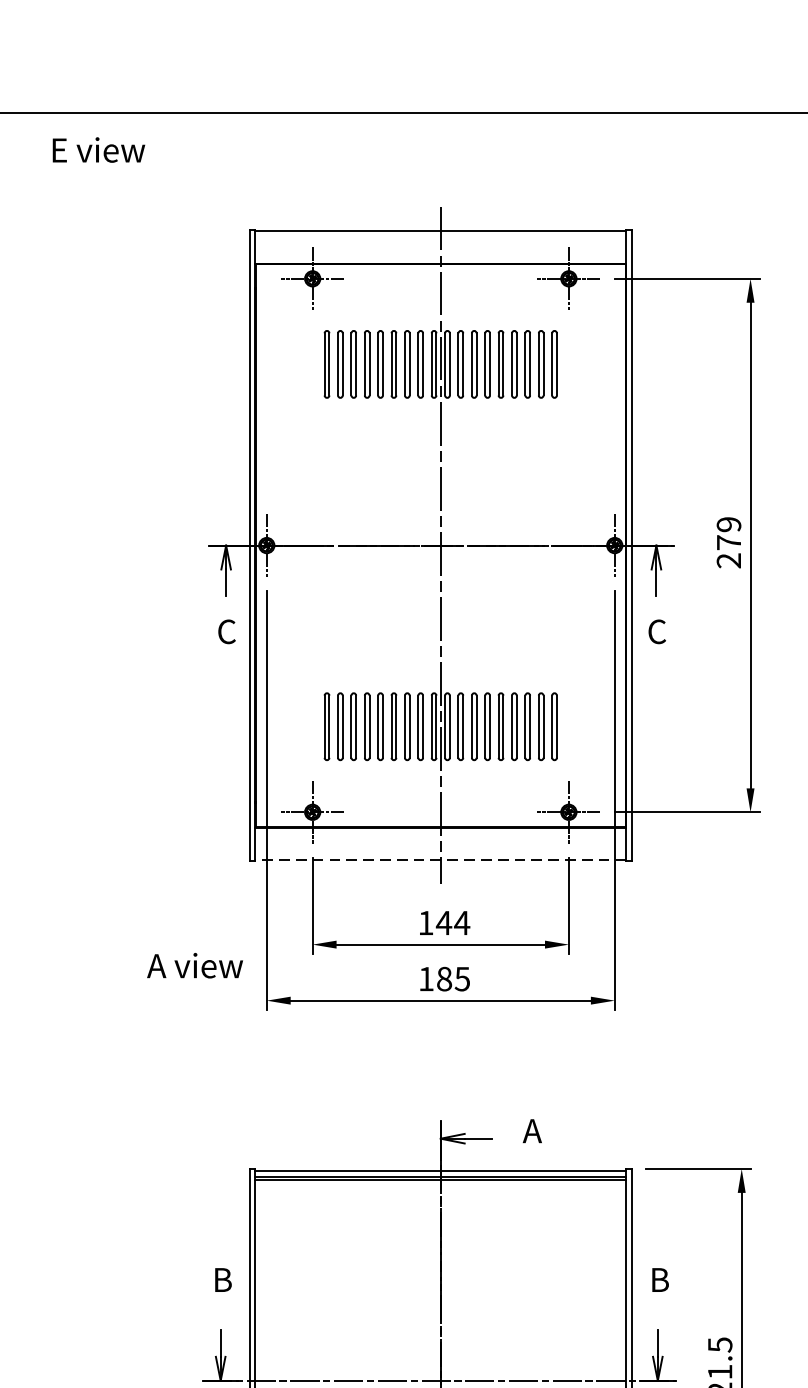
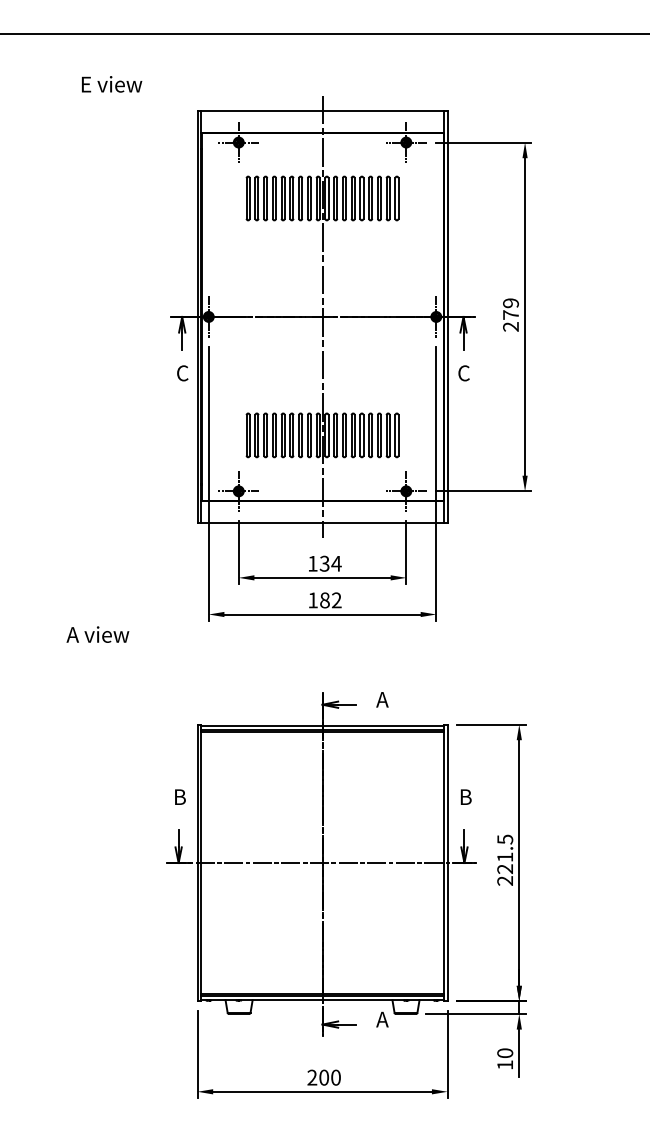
text: (99, 150) -> (112, 84), moved
line: (440, 859) -> (322, 522), dashed -> solid
text: (443, 922) -> (324, 563), 144 -> 134
text: (194, 965) -> (97, 634), moved
text: (462, 979) -> (336, 600), 185 -> 182

